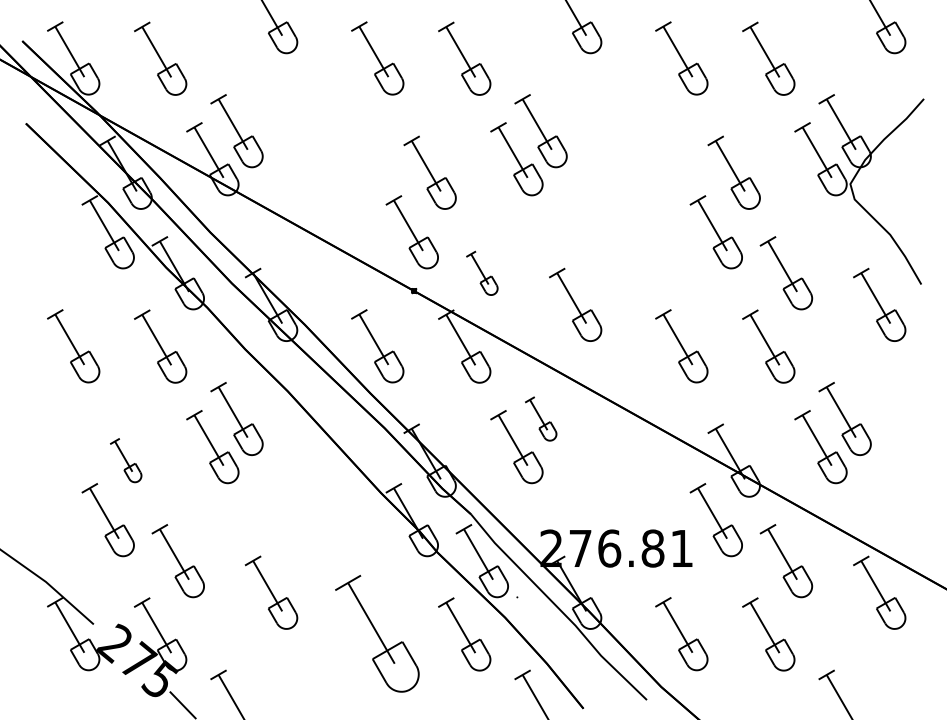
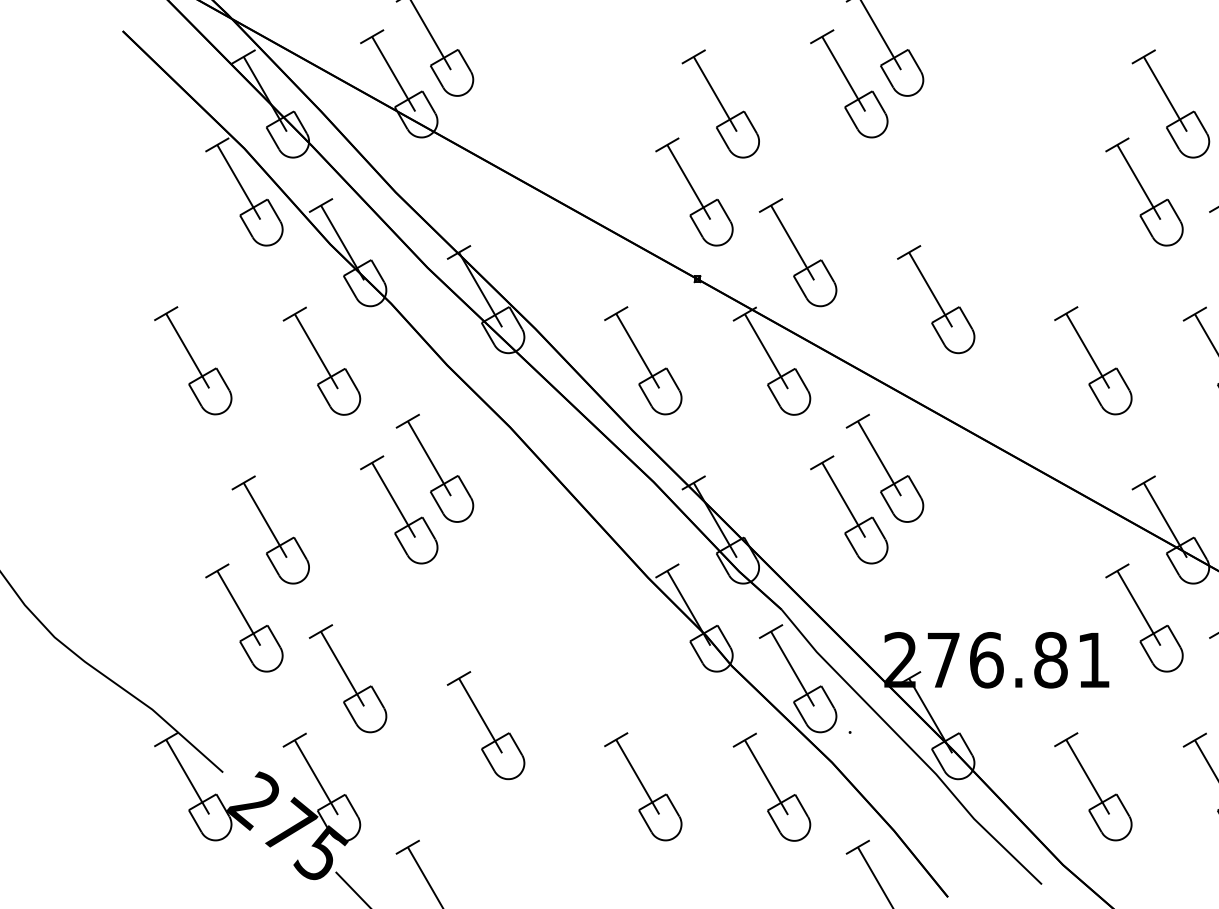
part: (481, 273) -> (797, 253), size x1.67
part: (540, 418) -> (884, 467), size x1.67
part: (125, 460) -> (270, 529), size x1.67
part: (377, 634) -> (643, 787), size x0.62

